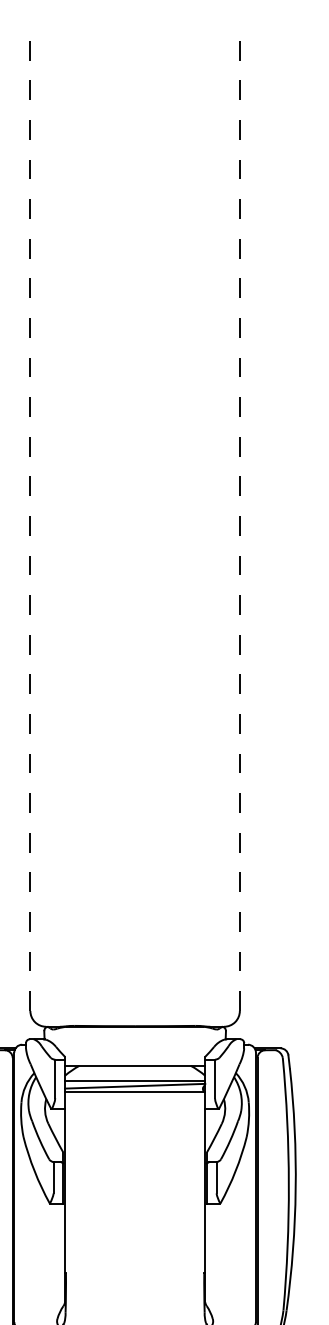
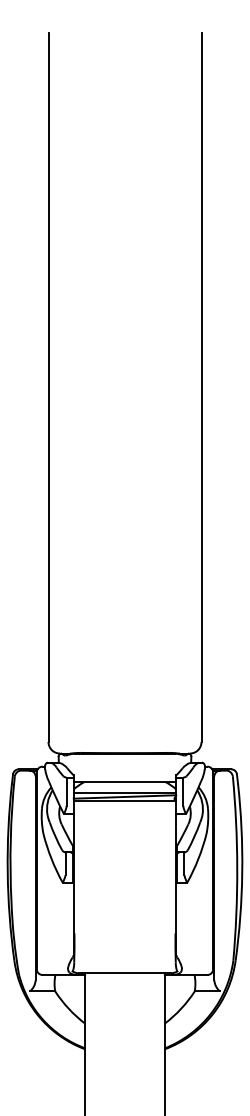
line: (30, 525) -> (48, 387), dashed -> solid
line: (239, 525) -> (201, 387), dashed -> solid

